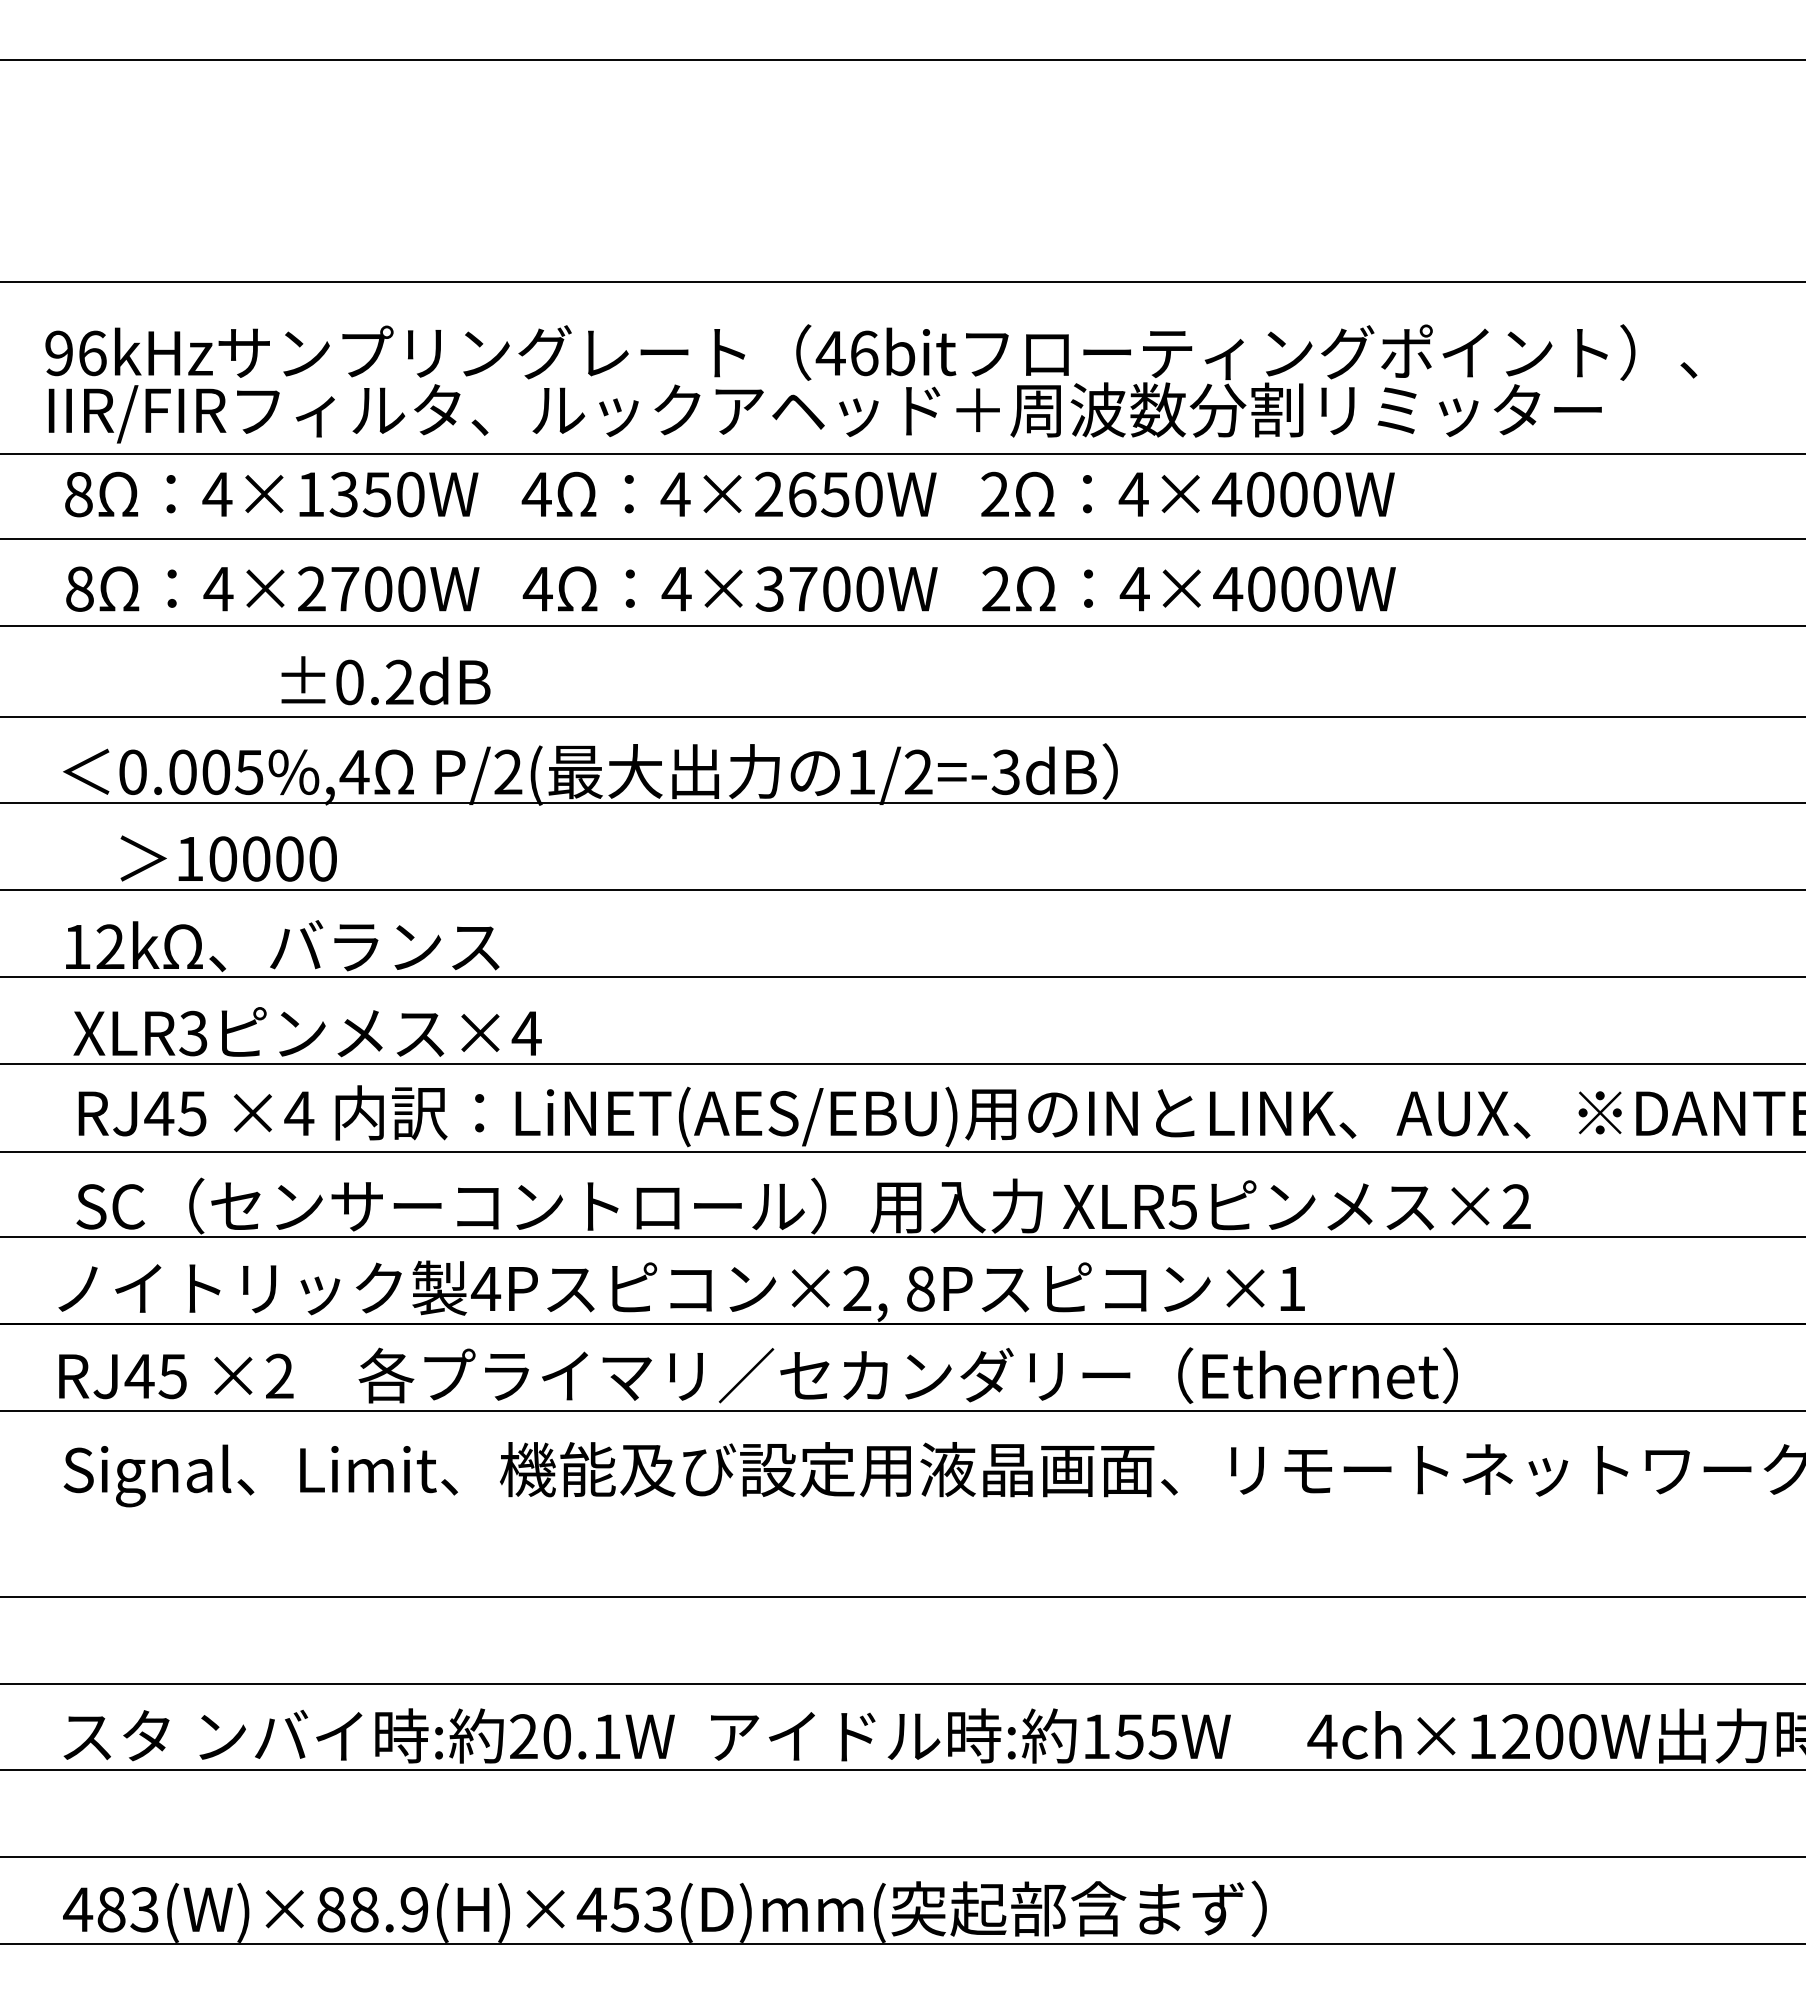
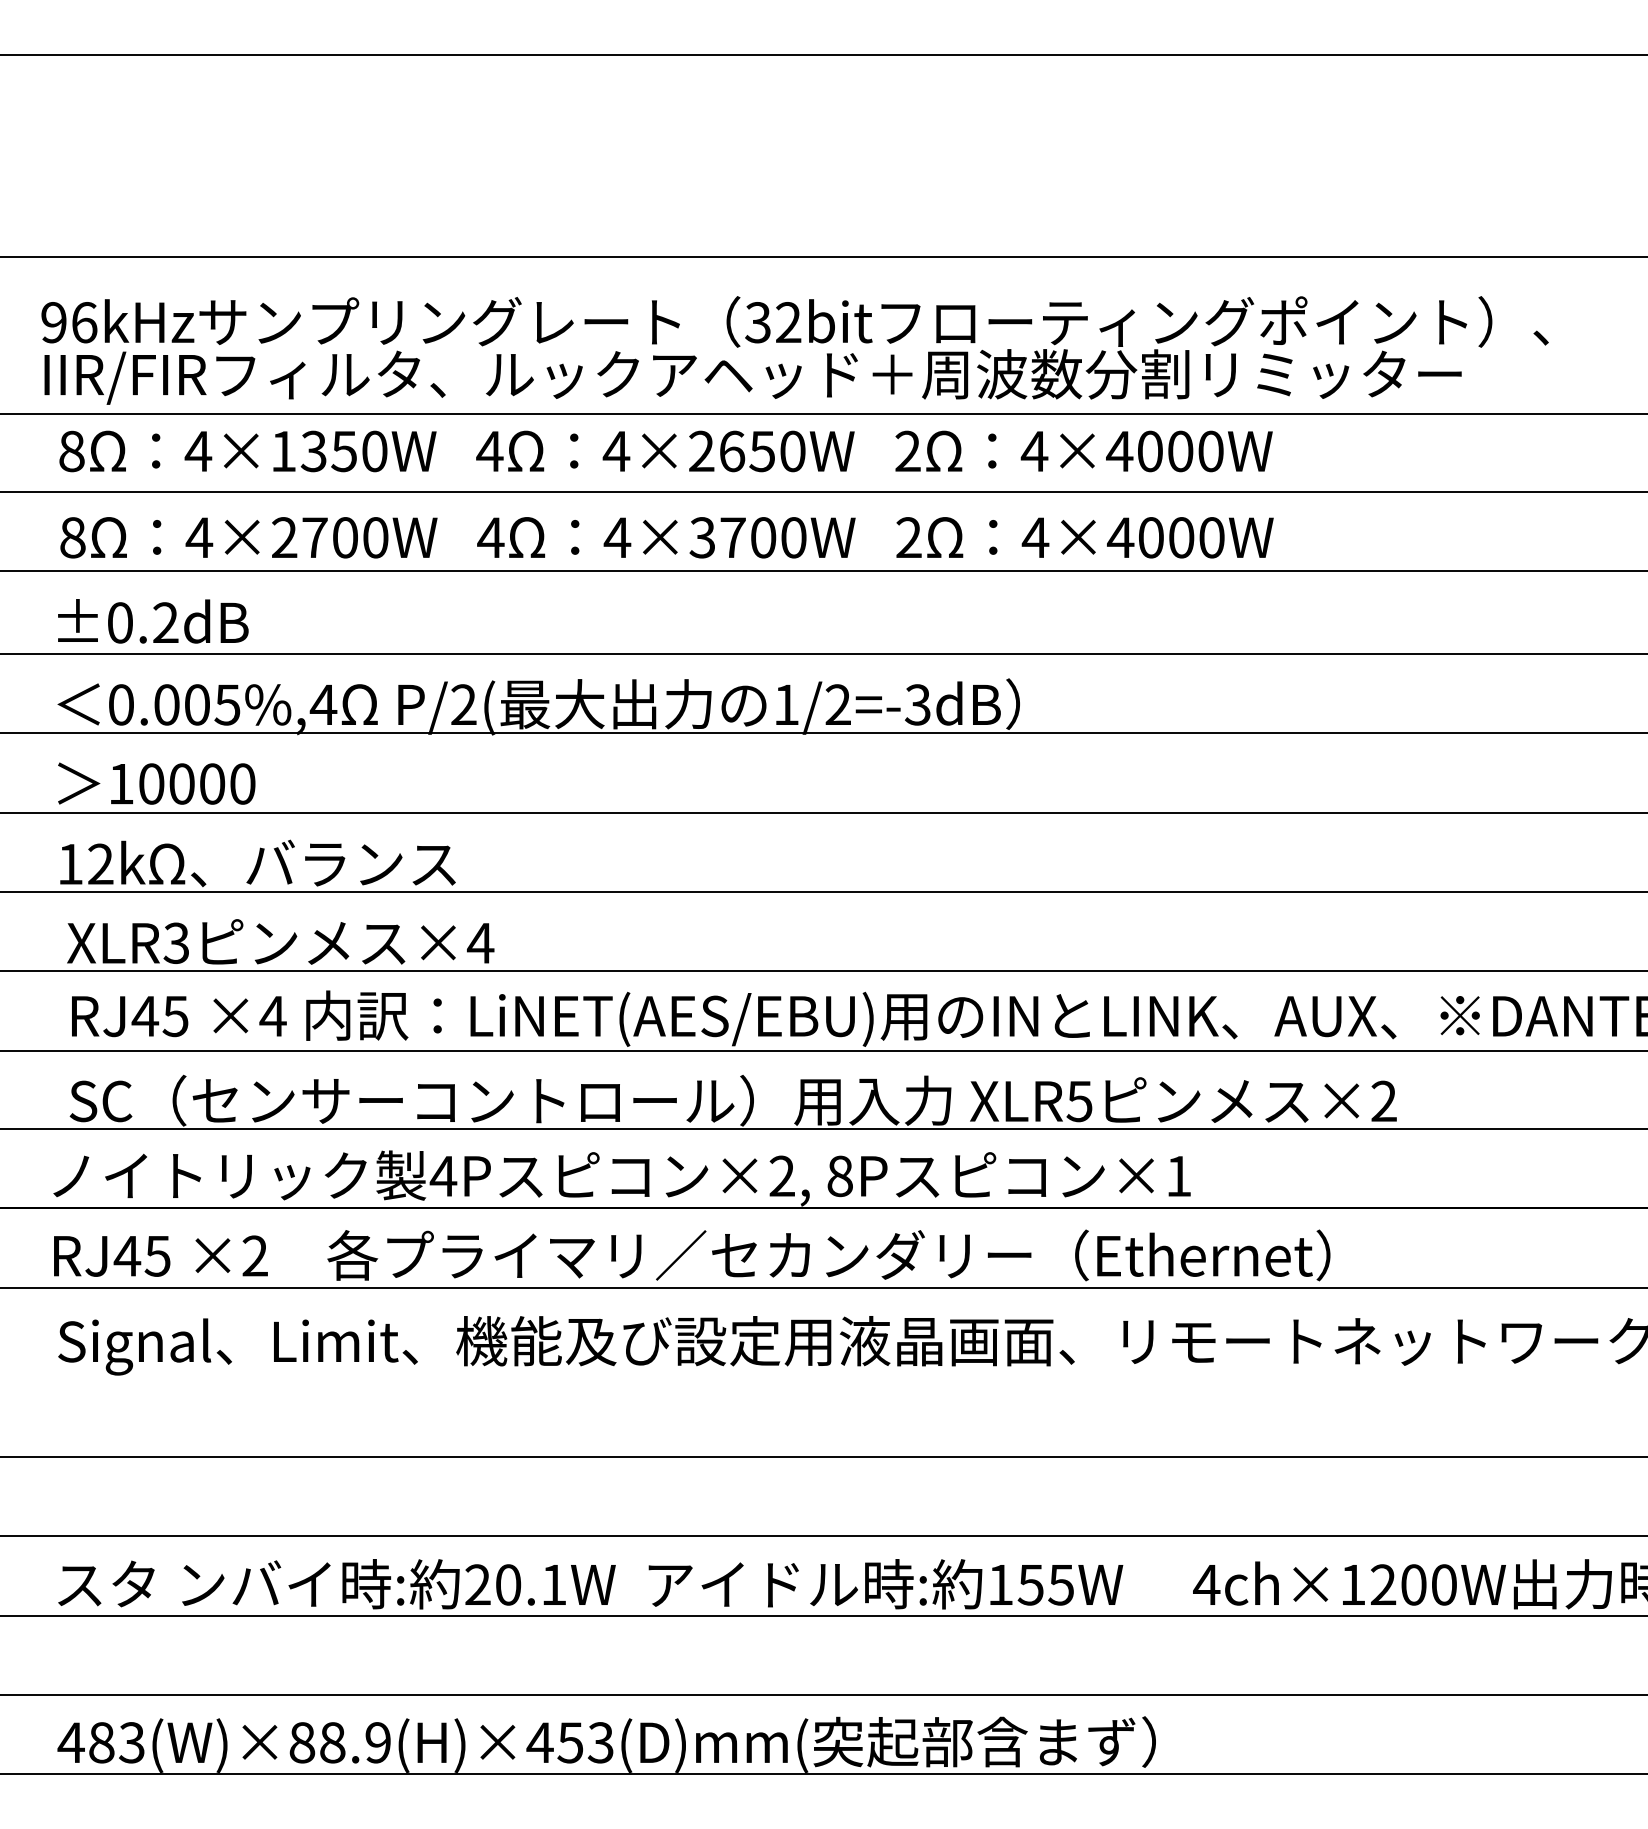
text: (846, 353) -> (772, 322), 46bit -> 32bit
text: (385, 680) -> (152, 621), moved
text: (228, 858) -> (156, 783), moved

